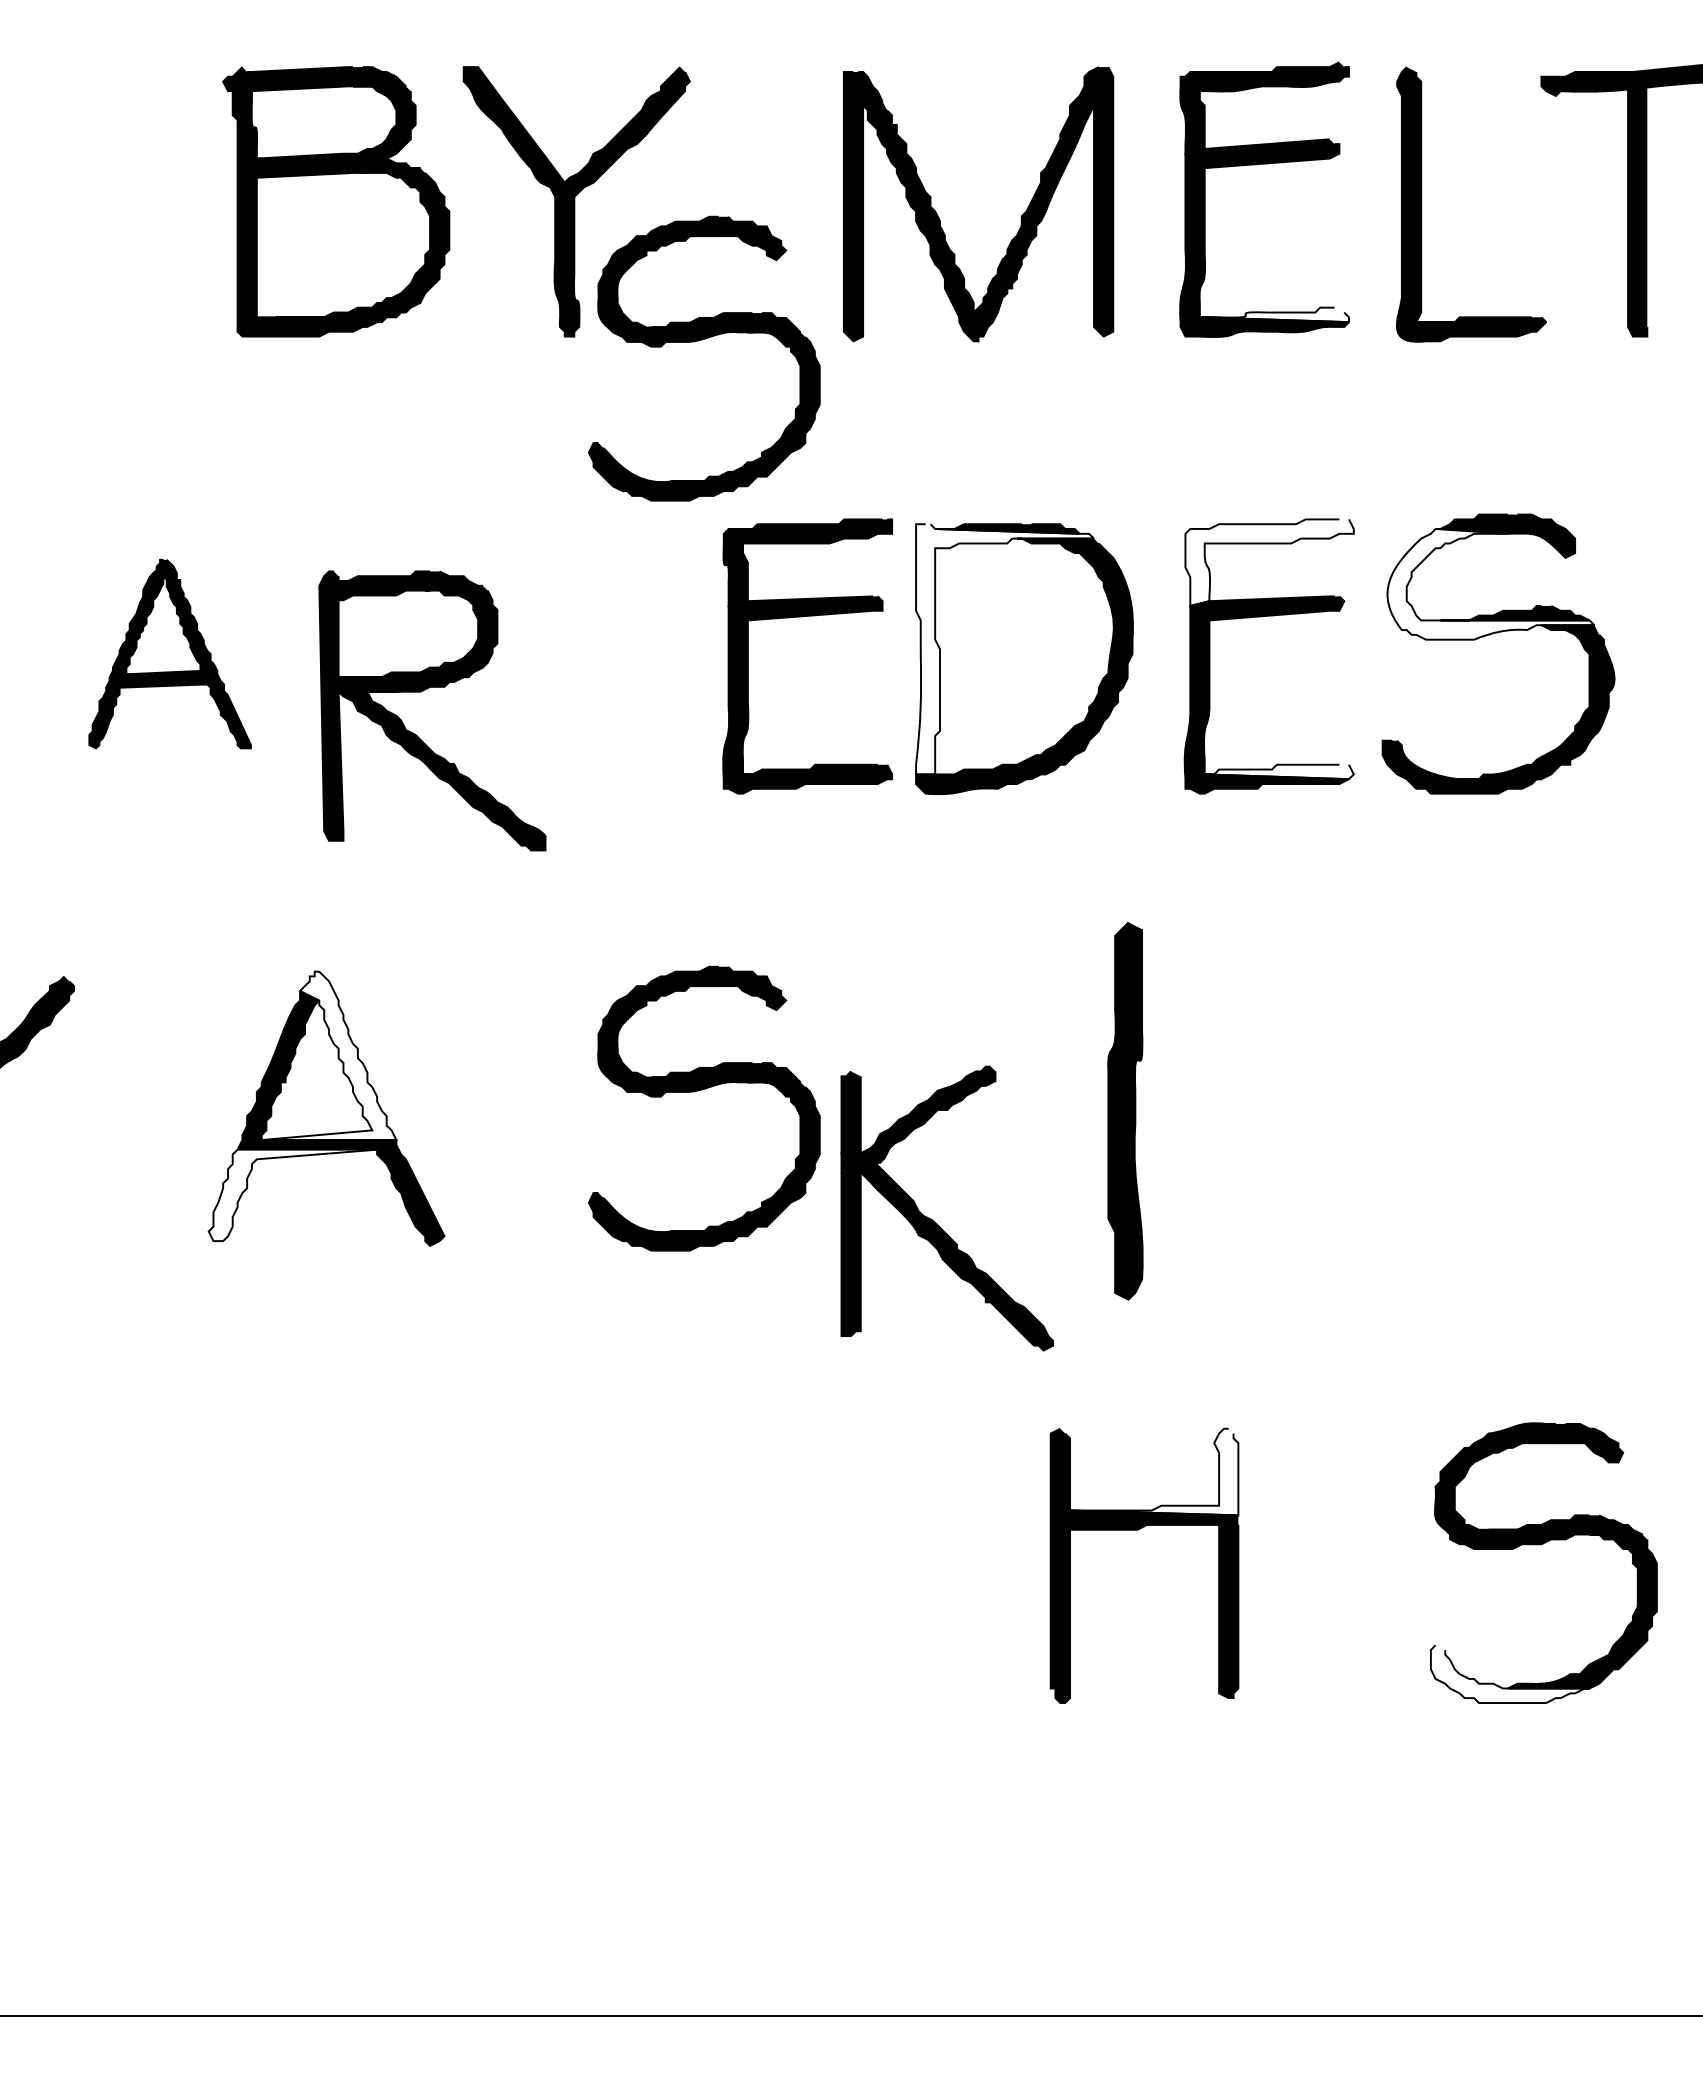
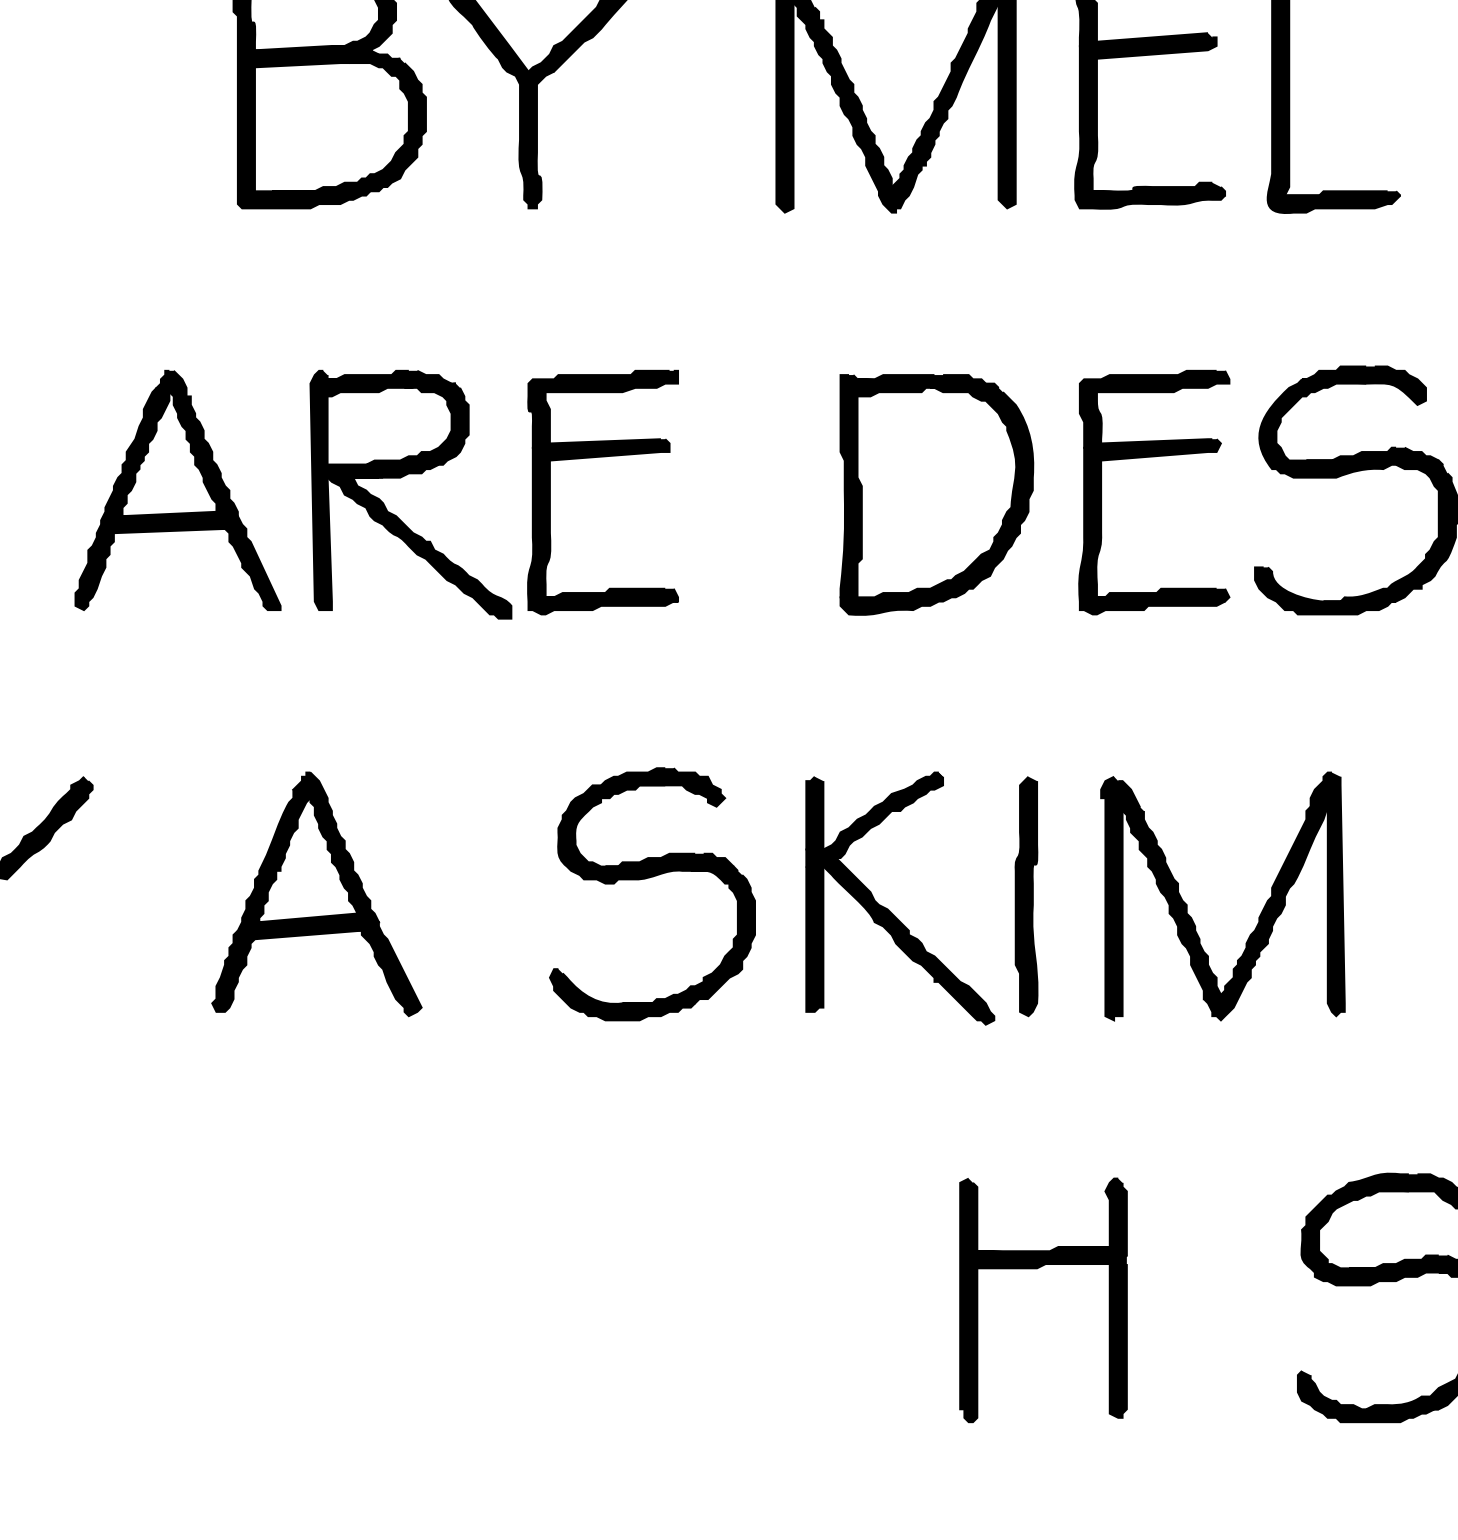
fill: (1273, 314) -> (1158, 188), added
part: (698, 341) -> (647, 212), removed
fill: (1269, 562) -> (1154, 409), added
fill: (1490, 583) -> (1350, 427), added
part: (802, 617) -> (598, 457), moved
fill: (1004, 649) -> (919, 486), added
part: (169, 653) -> (177, 489), size x1.43
part: (423, 691) -> (403, 477), moved
fill: (1278, 771) -> (1162, 594), added
fill: (328, 1055) -> (318, 847), added
part: (1125, 1111) -> (1026, 896), size x0.71
part: (1306, 1120) -> (1187, 904), added
fill: (292, 1195) -> (286, 971), added
part: (934, 1220) -> (888, 909), moved
fill: (1154, 1471) -> (1052, 1216), added
fill: (1509, 1674) -> (1367, 1396), added

